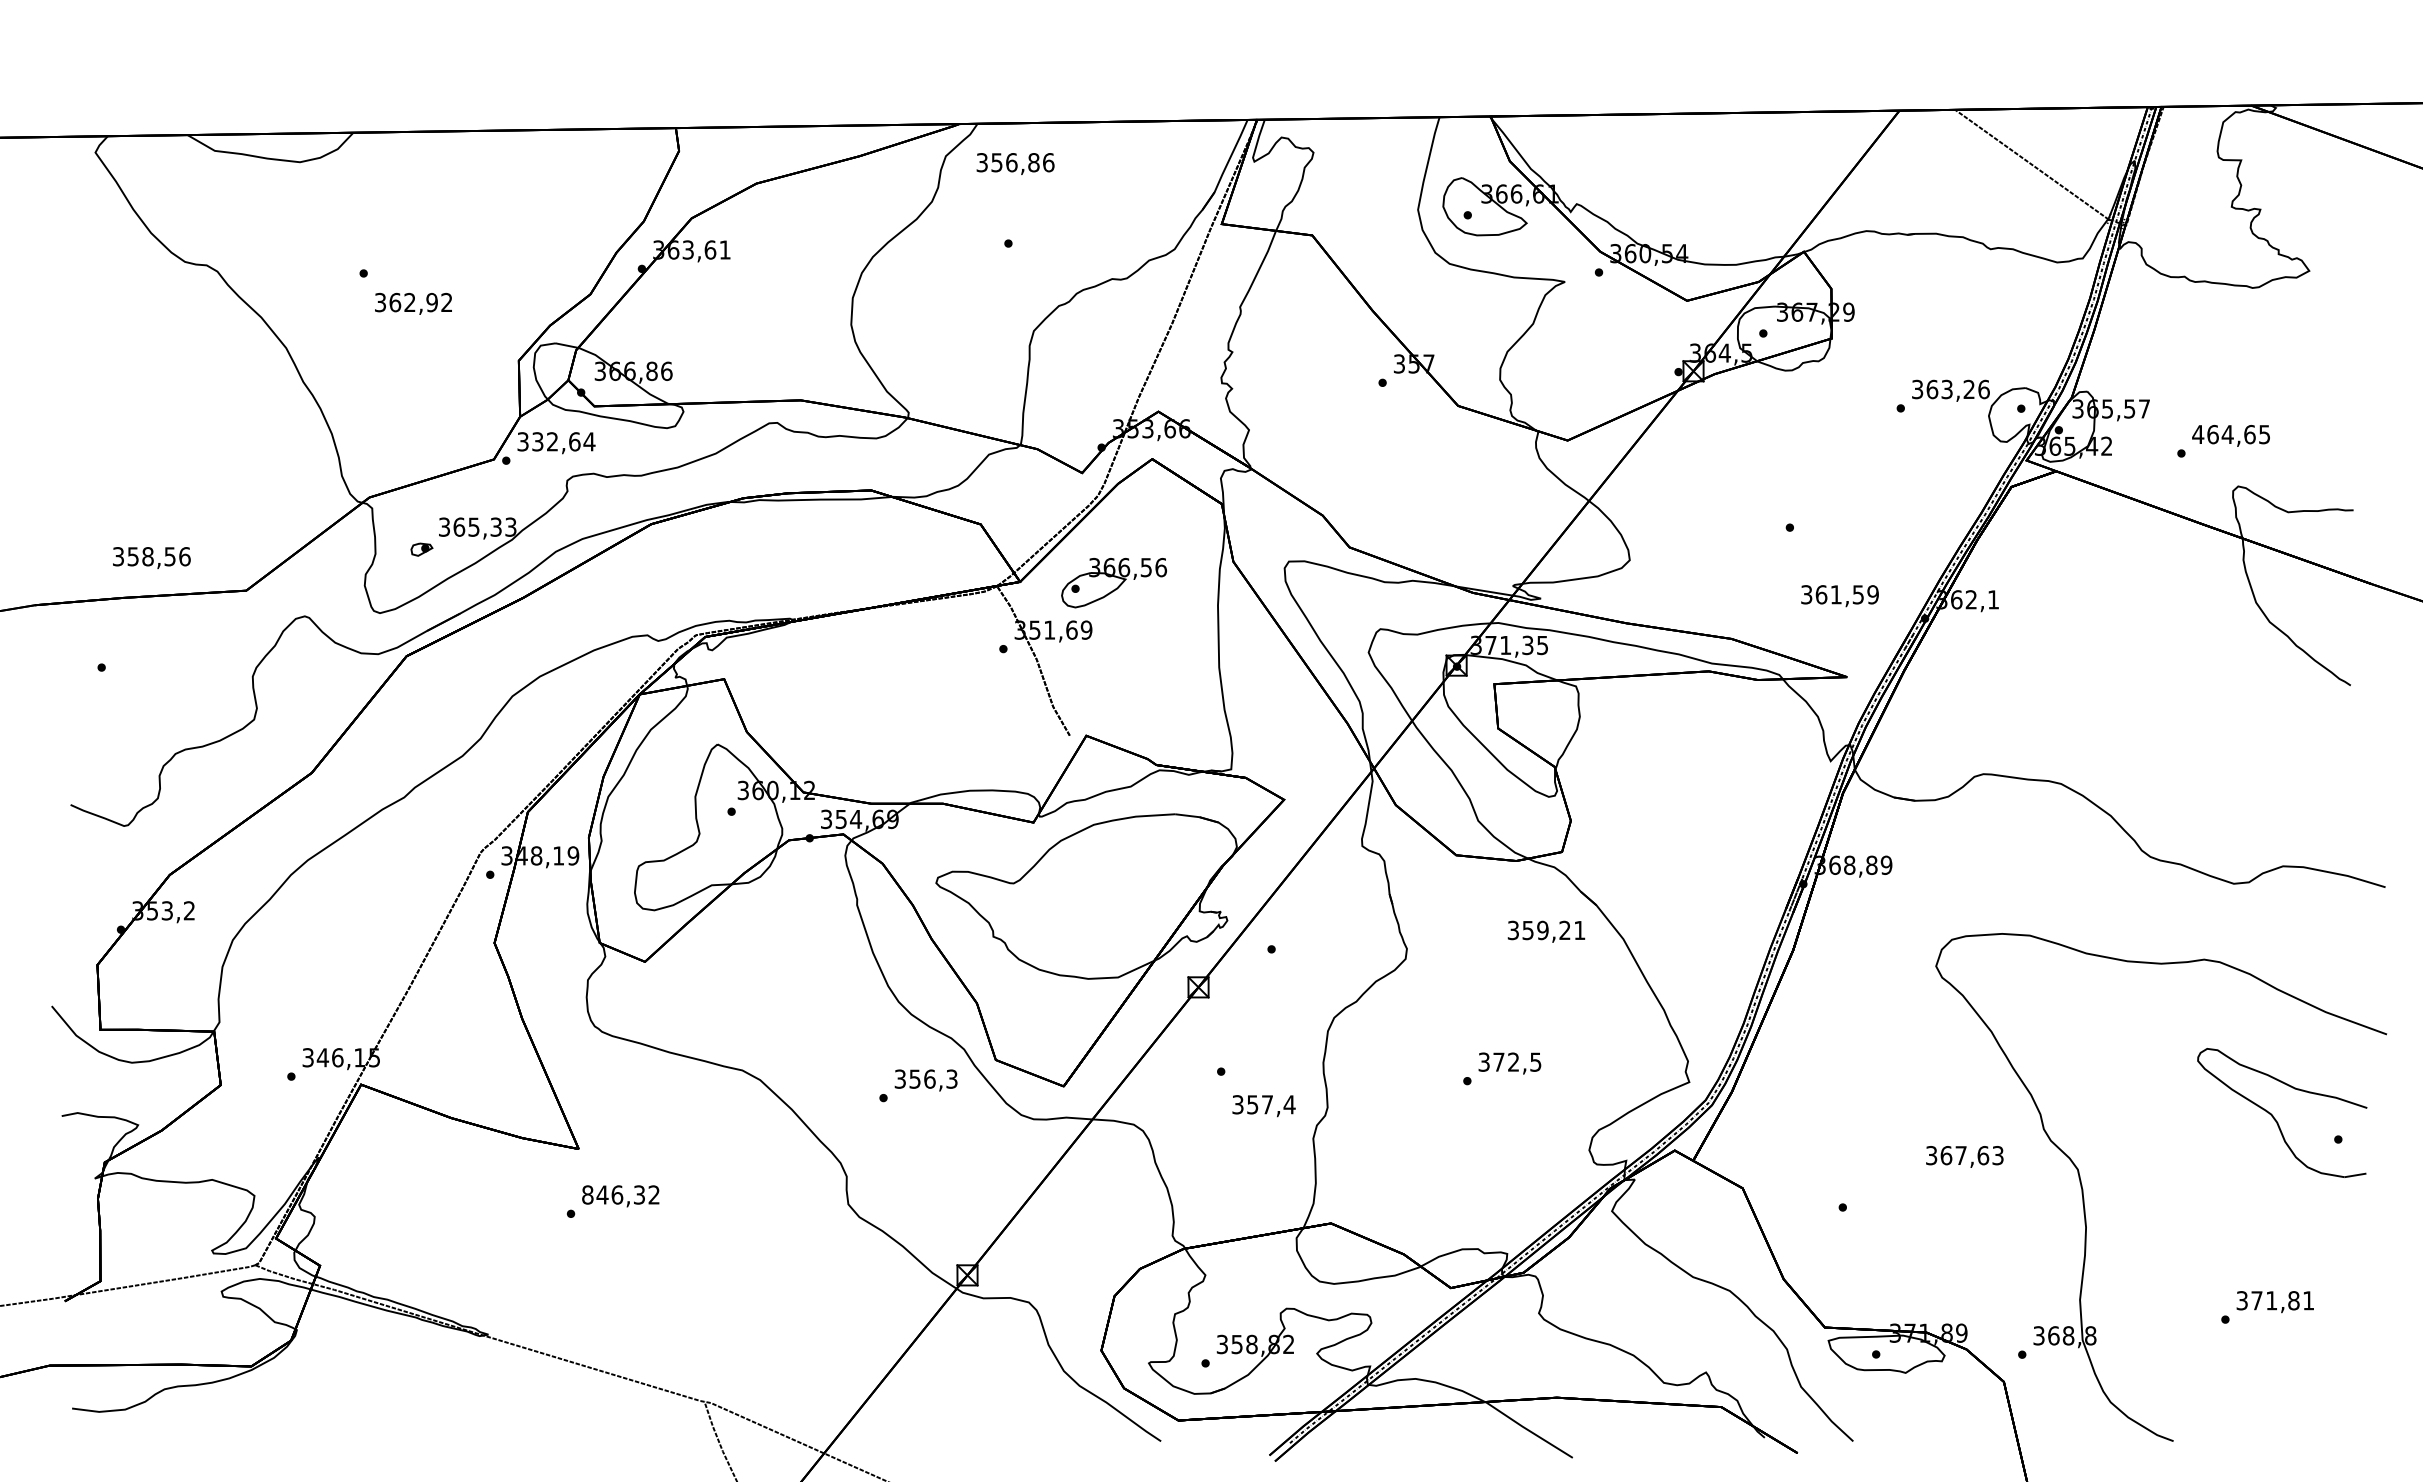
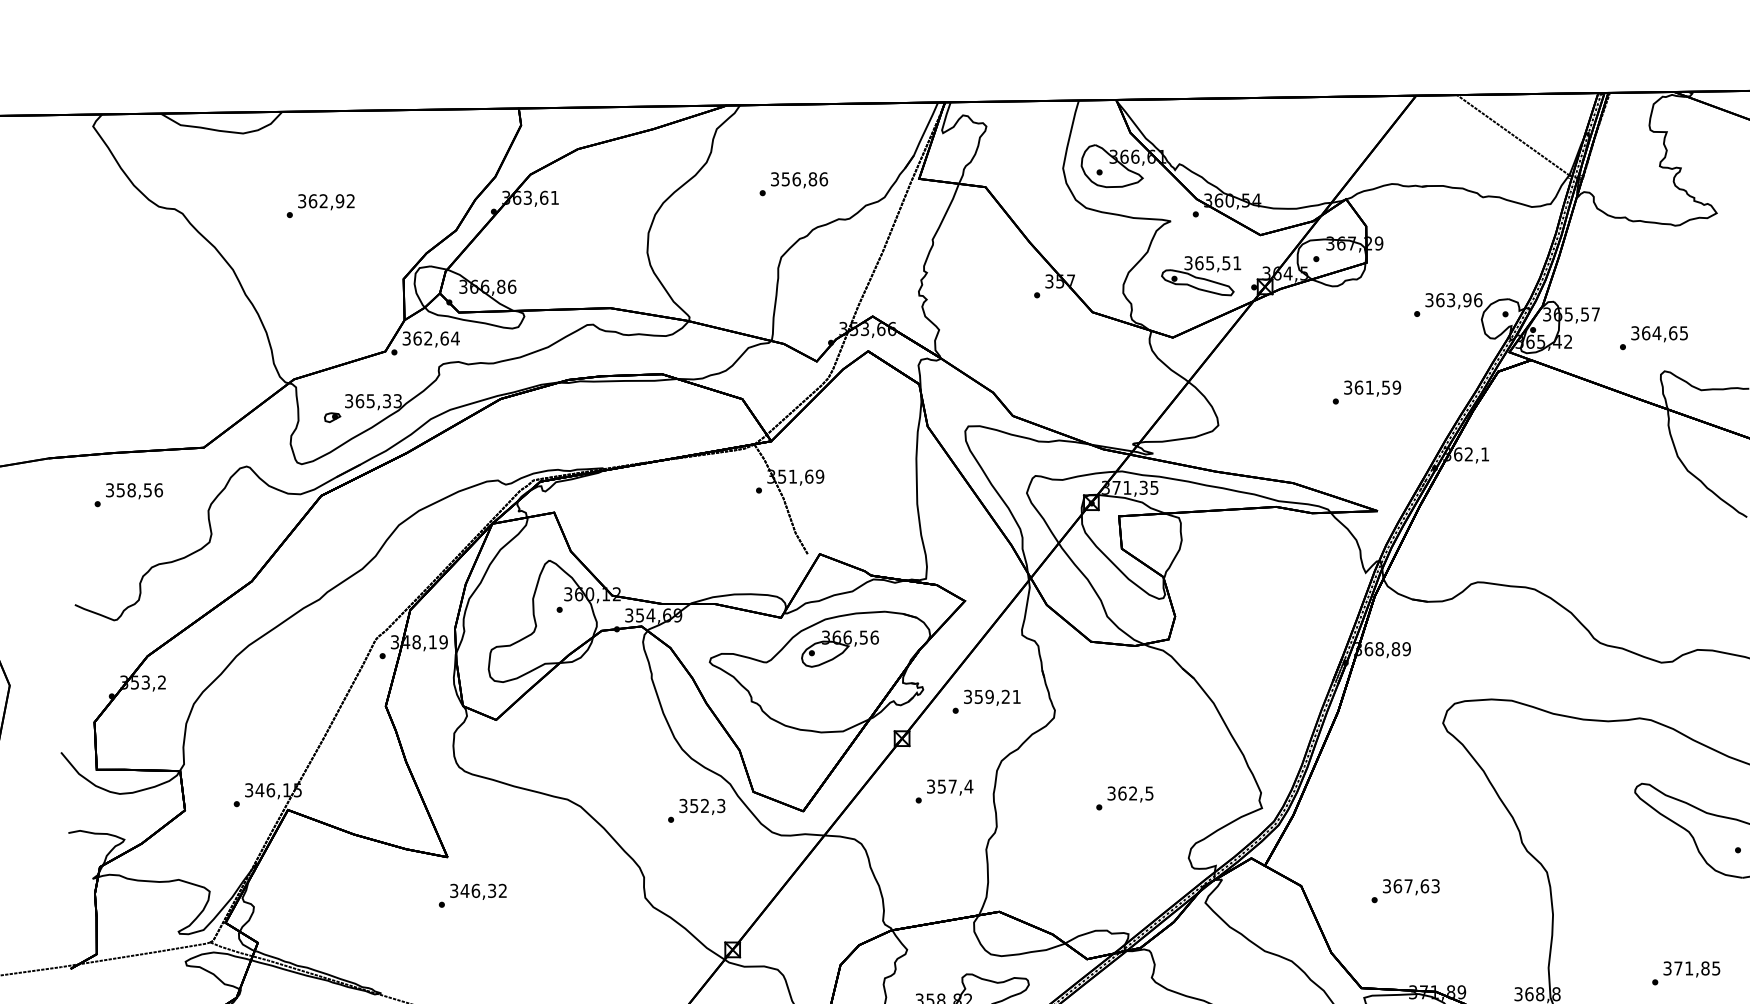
text: (1015, 163) -> (799, 179), moved
text: (413, 303) -> (326, 201), moved
part: (1606, 356) -> (1201, 275), added
text: (1968, 389) -> (1466, 300), 363,26 -> 363,96
text: (2198, 434) -> (1635, 333), 464,65 -> 364,65
text: (537, 441) -> (417, 338), 332,64 -> 362,64
text: (151, 557) -> (134, 490), moved
part: (1113, 583) -> (839, 649), moved
text: (1839, 596) -> (1372, 388), moved
text: (1546, 931) -> (992, 697), moved
text: (1498, 1061) -> (1122, 793), 372,5 -> 362,5
text: (929, 1078) -> (704, 805), 356,3 -> 352,3
text: (1263, 1106) -> (949, 787), moved
text: (1964, 1156) -> (1411, 886), moved
text: (587, 1194) -> (453, 890), 846,32 -> 346,32
text: (2308, 1300) -> (1716, 968), 371,81 -> 371,85

